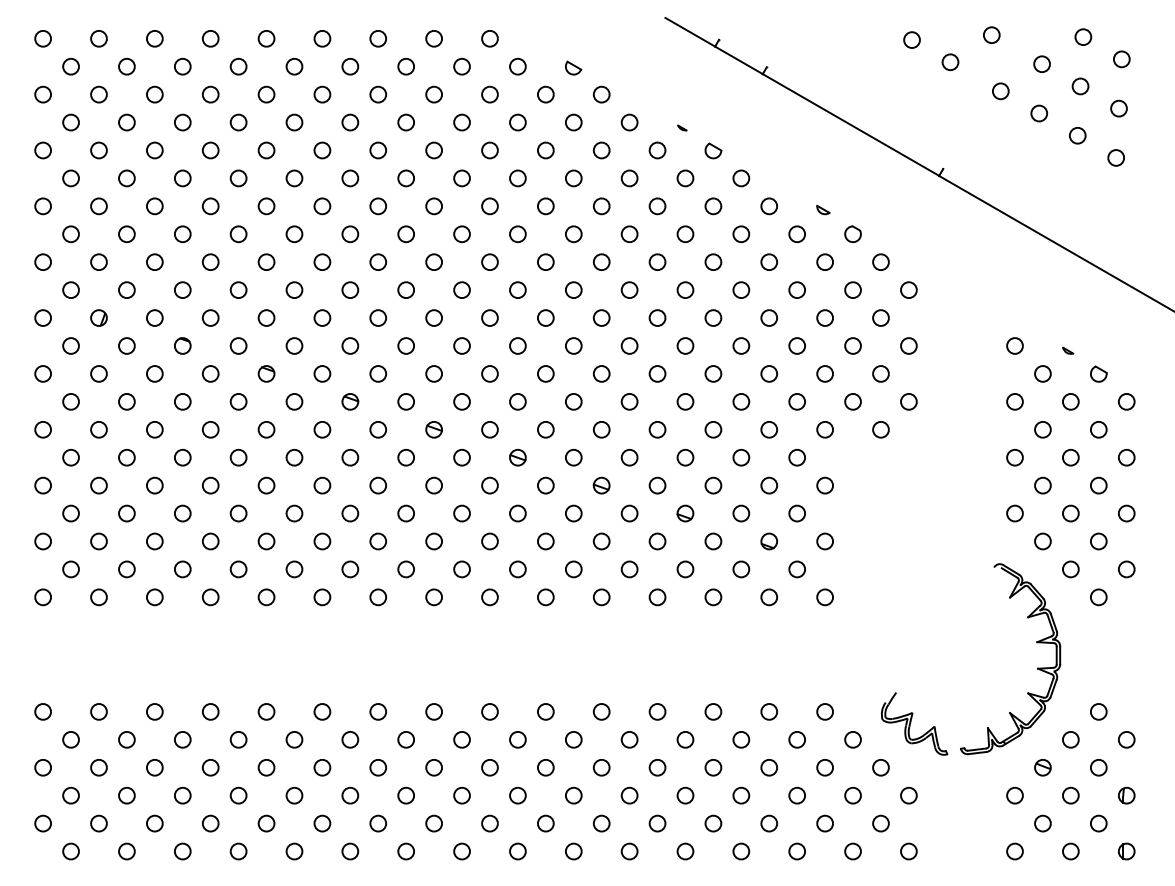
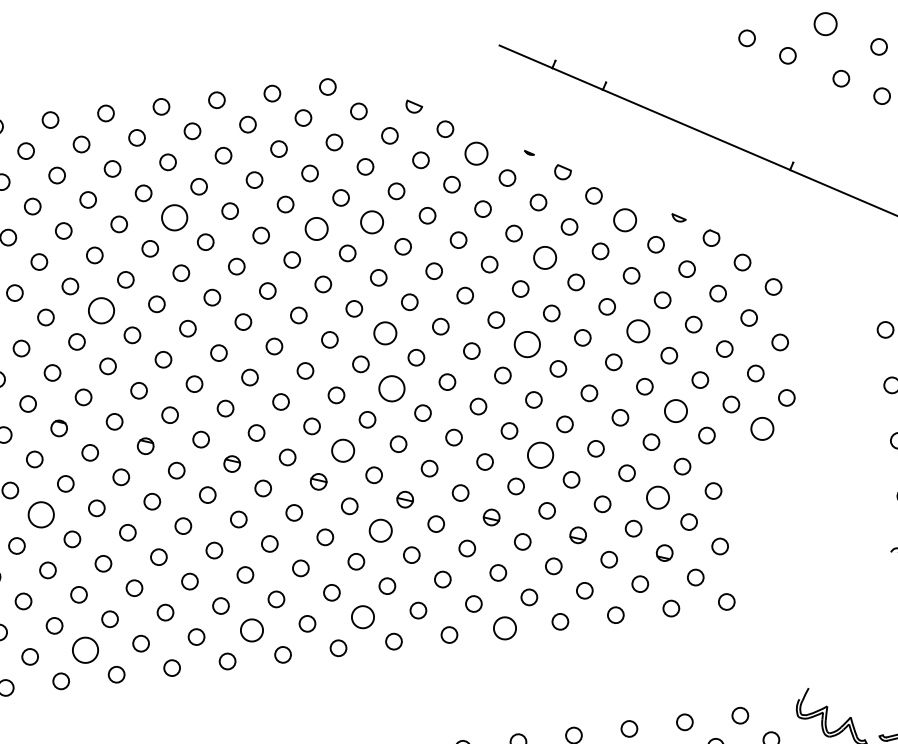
circle: (991, 34) -> (825, 23), size x1.4
circle: (629, 122) -> (476, 153), size x1.4
circle: (322, 150) -> (174, 217), size x1.6
circle: (461, 178) -> (316, 229), size x1.4
circle: (517, 178) -> (371, 222), size x1.4
circle: (768, 206) -> (624, 220), size x1.4
circle: (238, 234) -> (101, 311), size x1.6
circle: (685, 234) -> (545, 258), size x1.4
circle: (517, 289) -> (384, 332), size x1.4
circle: (657, 317) -> (527, 343), size x1.6
circle: (768, 317) -> (637, 330), size x1.4
circle: (517, 345) -> (391, 388), size x1.6
circle: (461, 401) -> (342, 450), size x1.4
circle: (796, 401) -> (675, 410), size x1.4
circle: (154, 429) -> (40, 514), size x1.6
circle: (657, 429) -> (540, 455), size x1.6
circle: (880, 429) -> (761, 428), size x1.4
circle: (489, 485) -> (380, 530), size x1.4
circle: (769, 485) -> (658, 497), size x1.4
circle: (182, 569) -> (85, 650), size x1.6
circle: (350, 569) -> (252, 630), size x1.4
circle: (461, 569) -> (362, 617), size x1.4
circle: (601, 597) -> (504, 628), size x1.4

